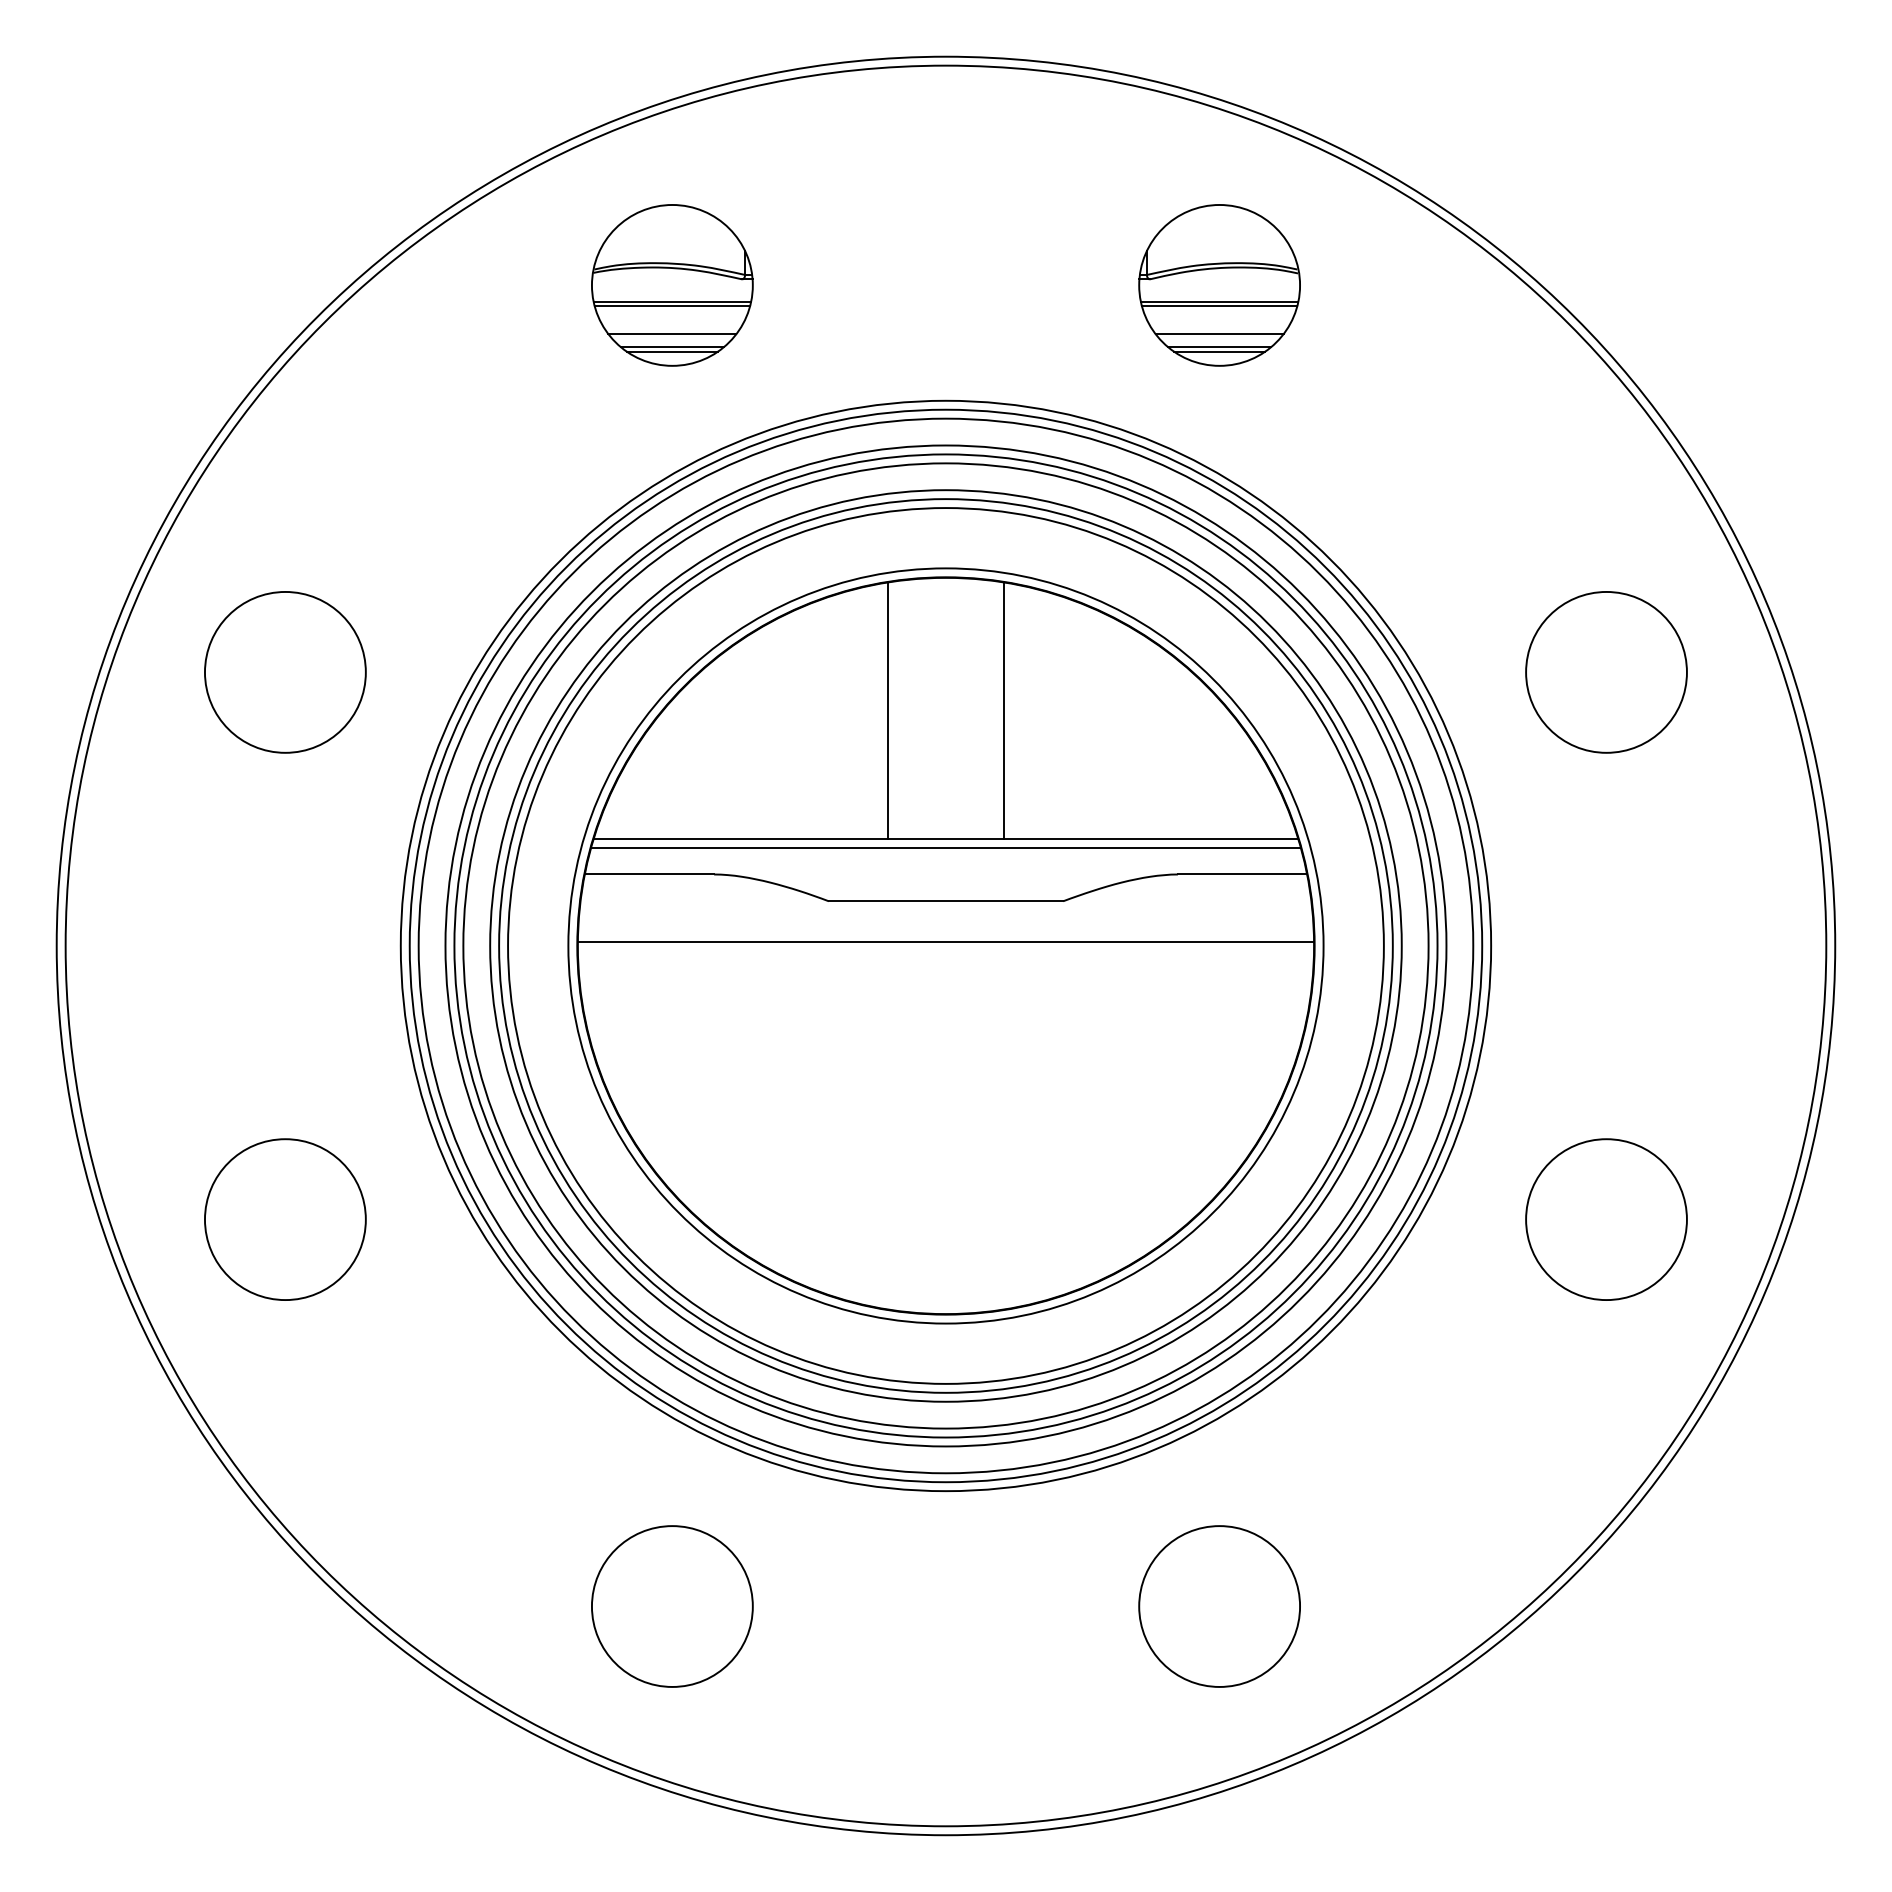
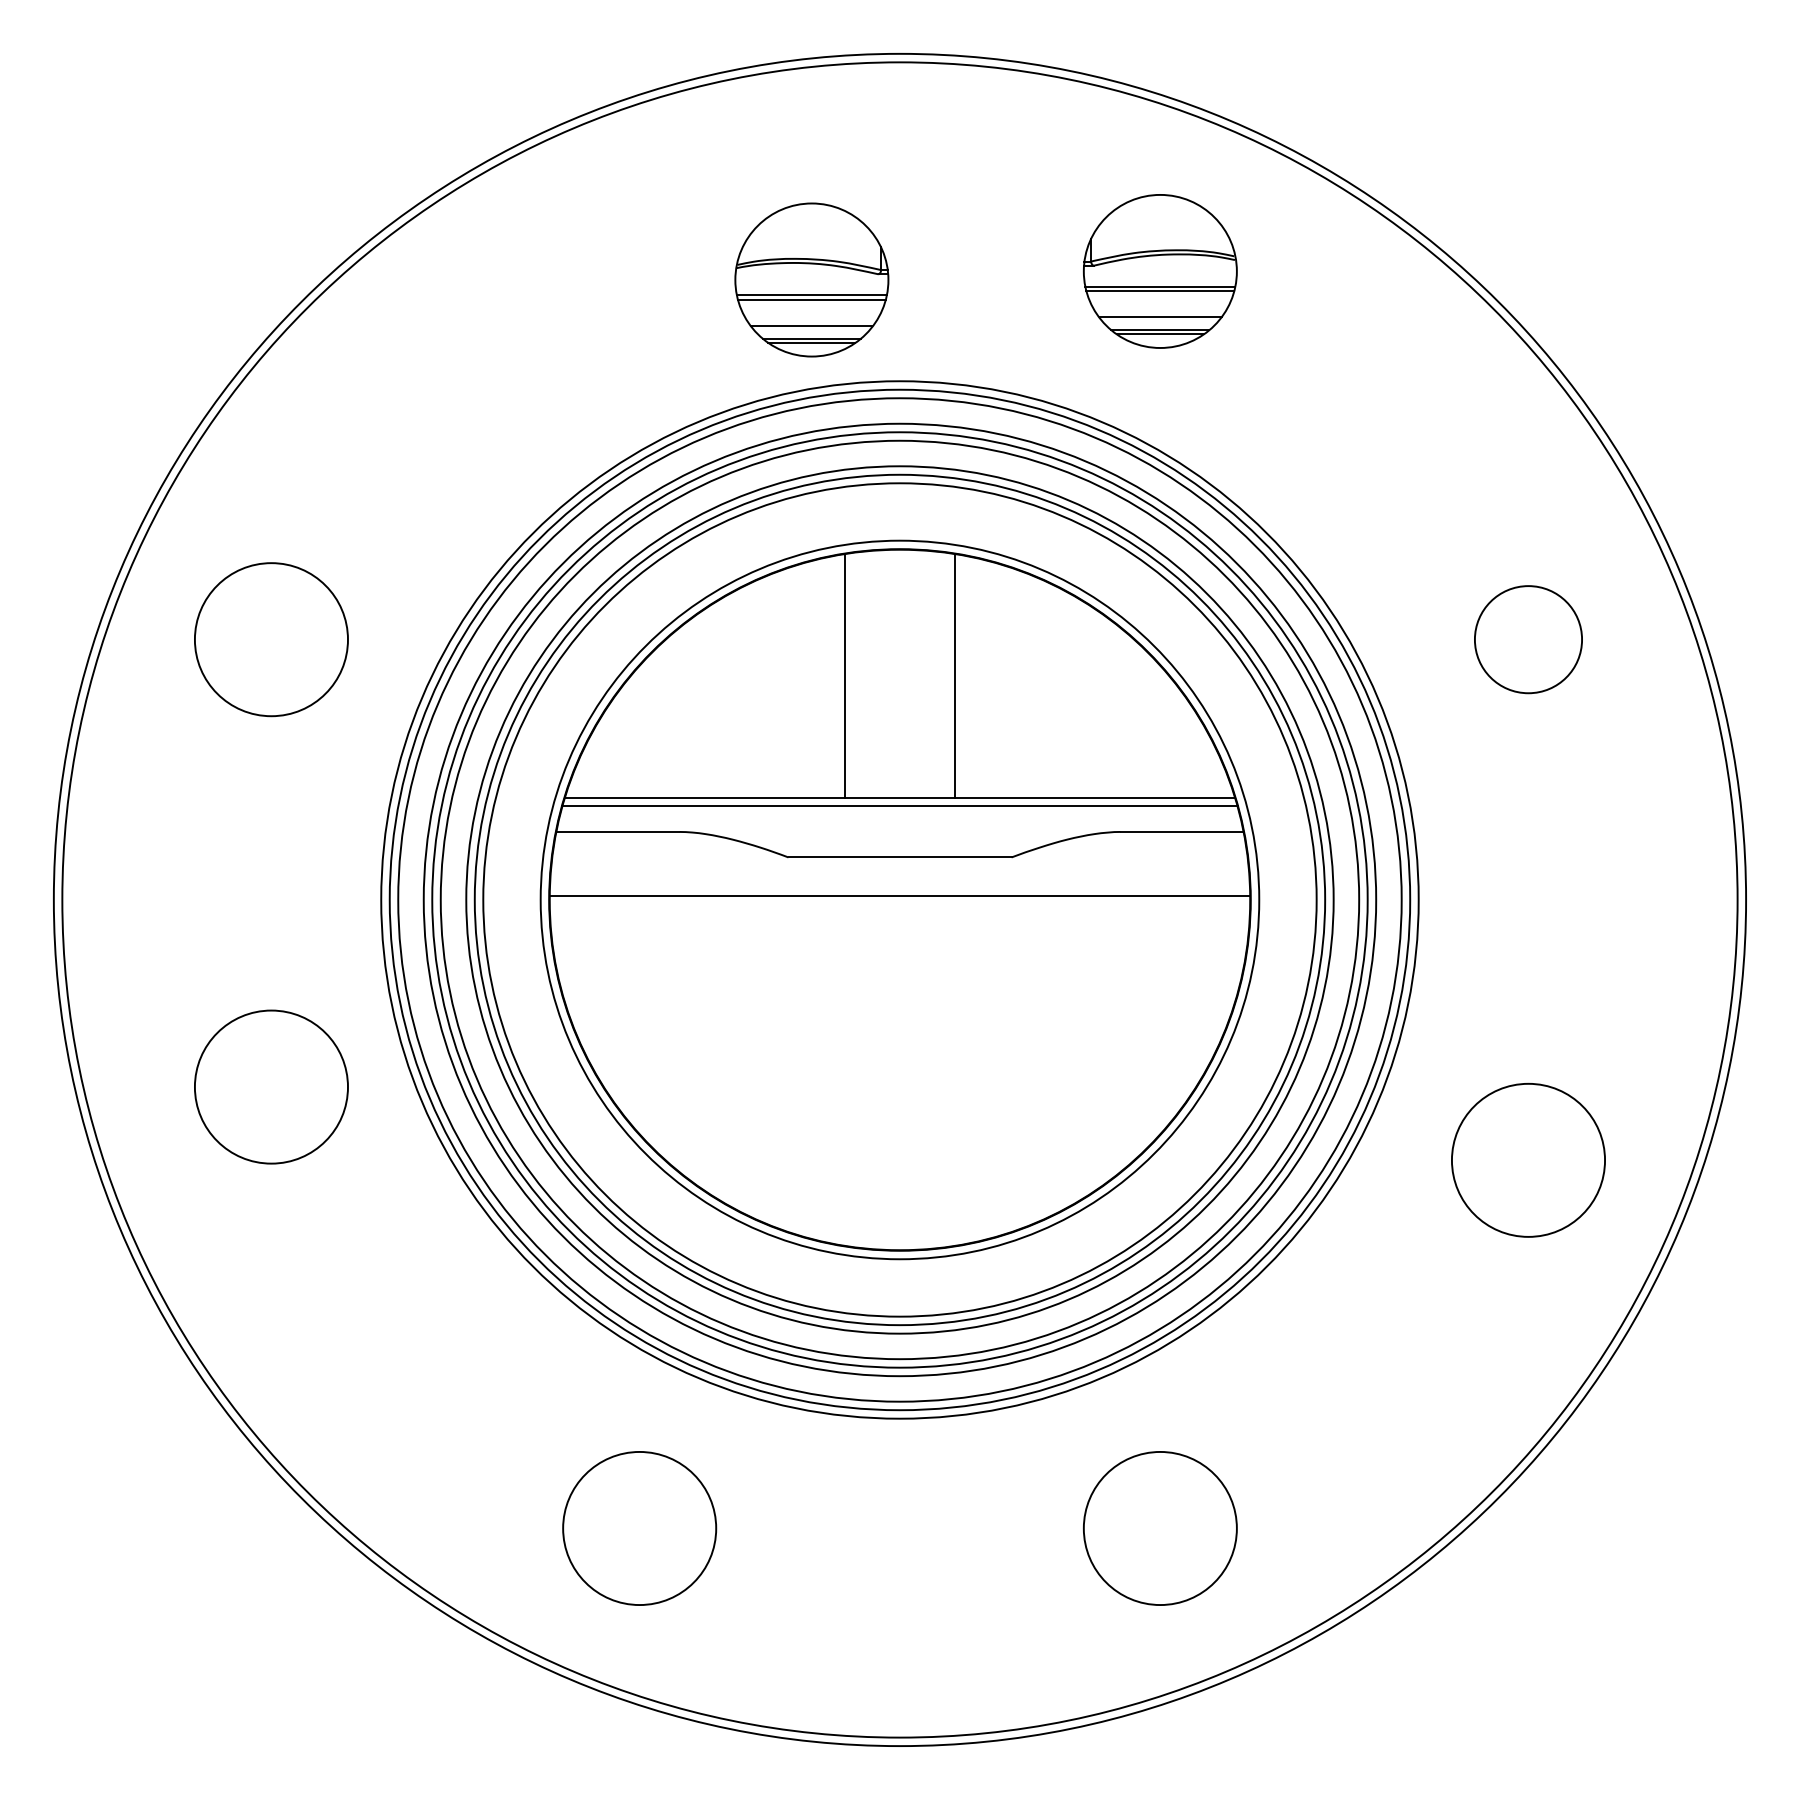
part: (672, 285) -> (811, 280), moved
circle: (1606, 671) -> (1528, 638), size x0.7
circle: (285, 1219) -> (271, 1086), moved

